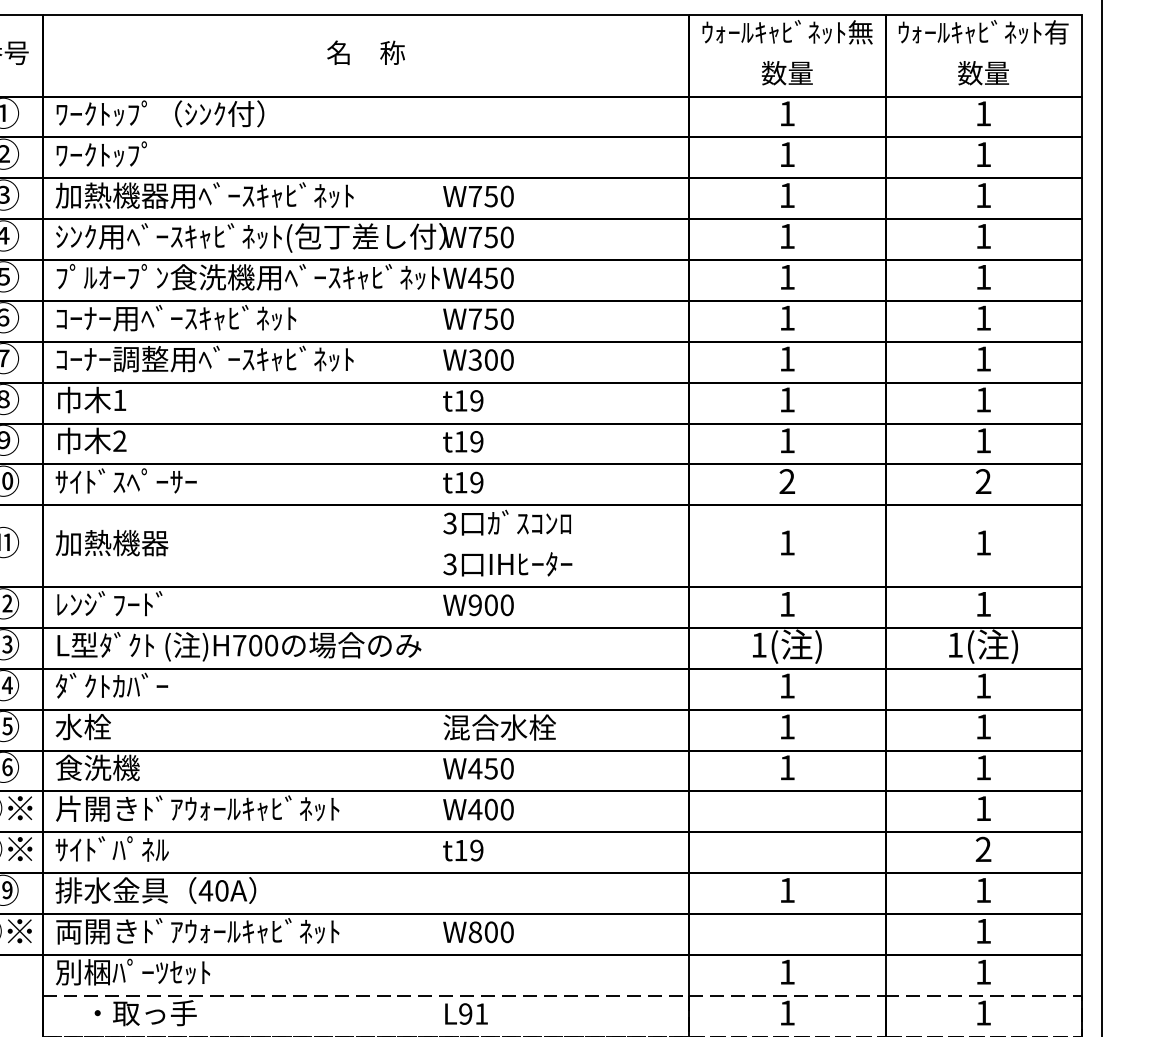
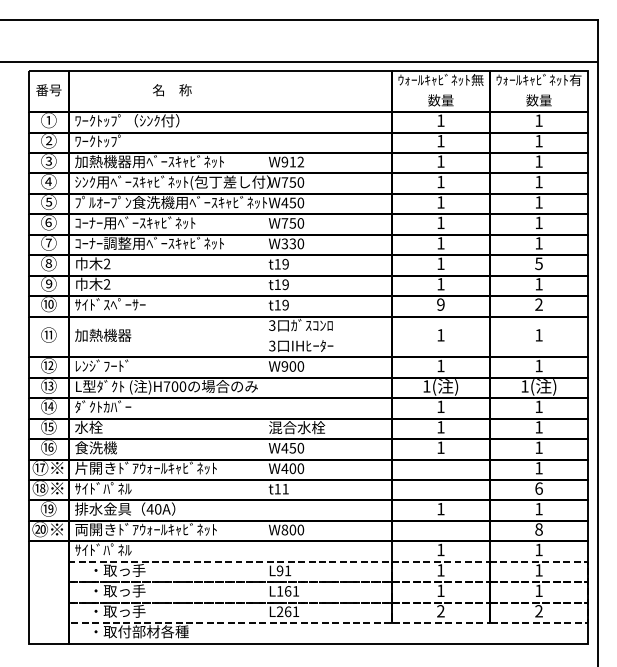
text: (366, 53) -> (172, 90), moved
text: (490, 195) -> (292, 161), W750 -> W912
text: (490, 359) -> (292, 243), W300 -> W330
text: (120, 399) -> (107, 263), 1 -> 2
text: (982, 399) -> (538, 263), 1 -> 5
text: (786, 481) -> (440, 304), 2 -> 9
text: (476, 849) -> (285, 488), t19 -> t11
text: (982, 849) -> (538, 488), 2 -> 6
text: (982, 931) -> (538, 529), 1 -> 8
text: (132, 971) -> (113, 549), 別梱ﾊﾟｰﾂｾｯﾄ -> ｻｲﾄﾞﾊﾟﾈﾙ

